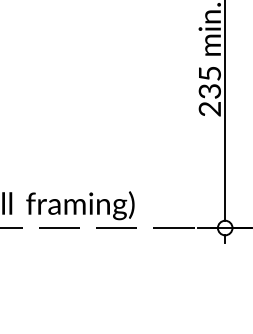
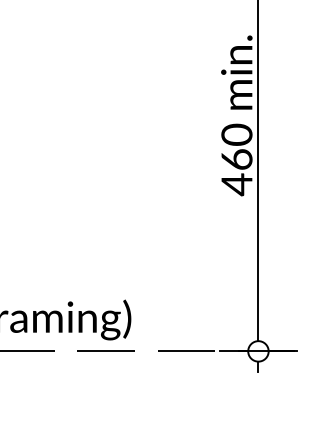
text: (209, 91) -> (236, 159), 235 -> 460

